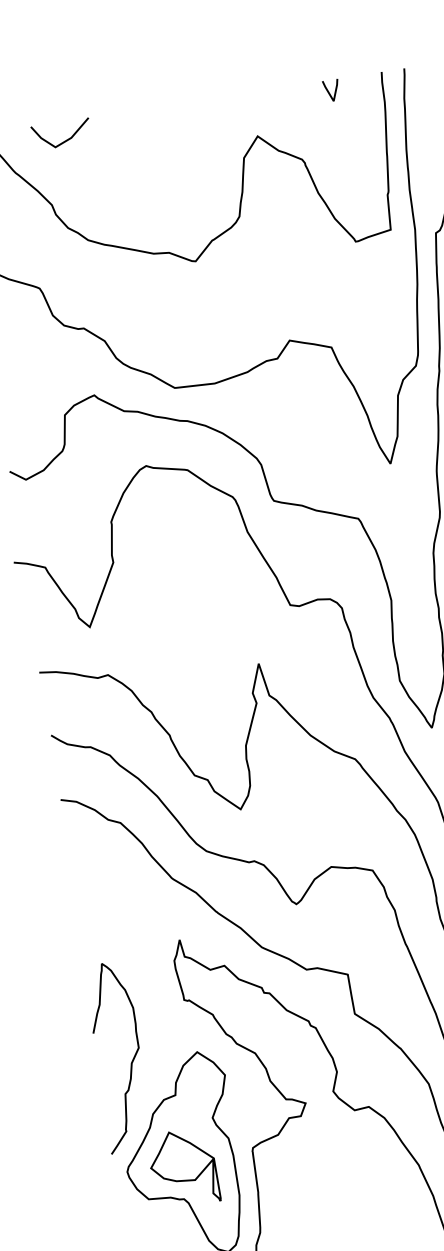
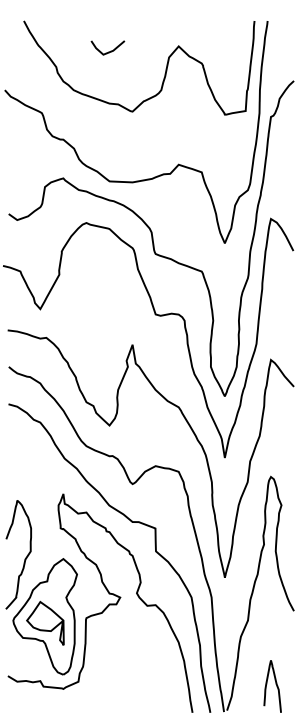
line: (329, 91) -> (223, 27), removed
line: (63, 140) -> (108, 51), moved

